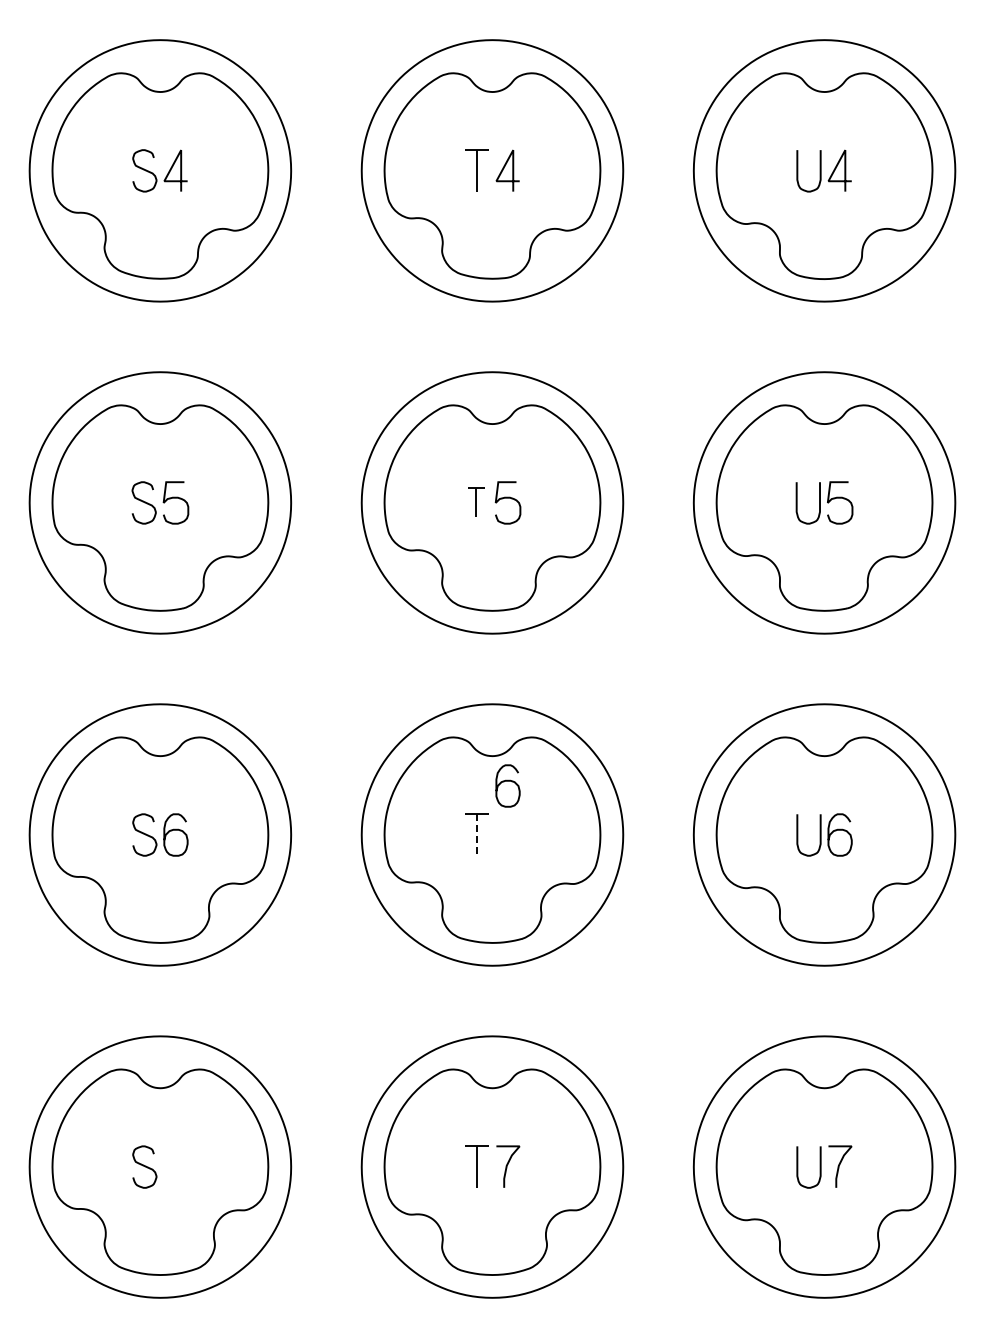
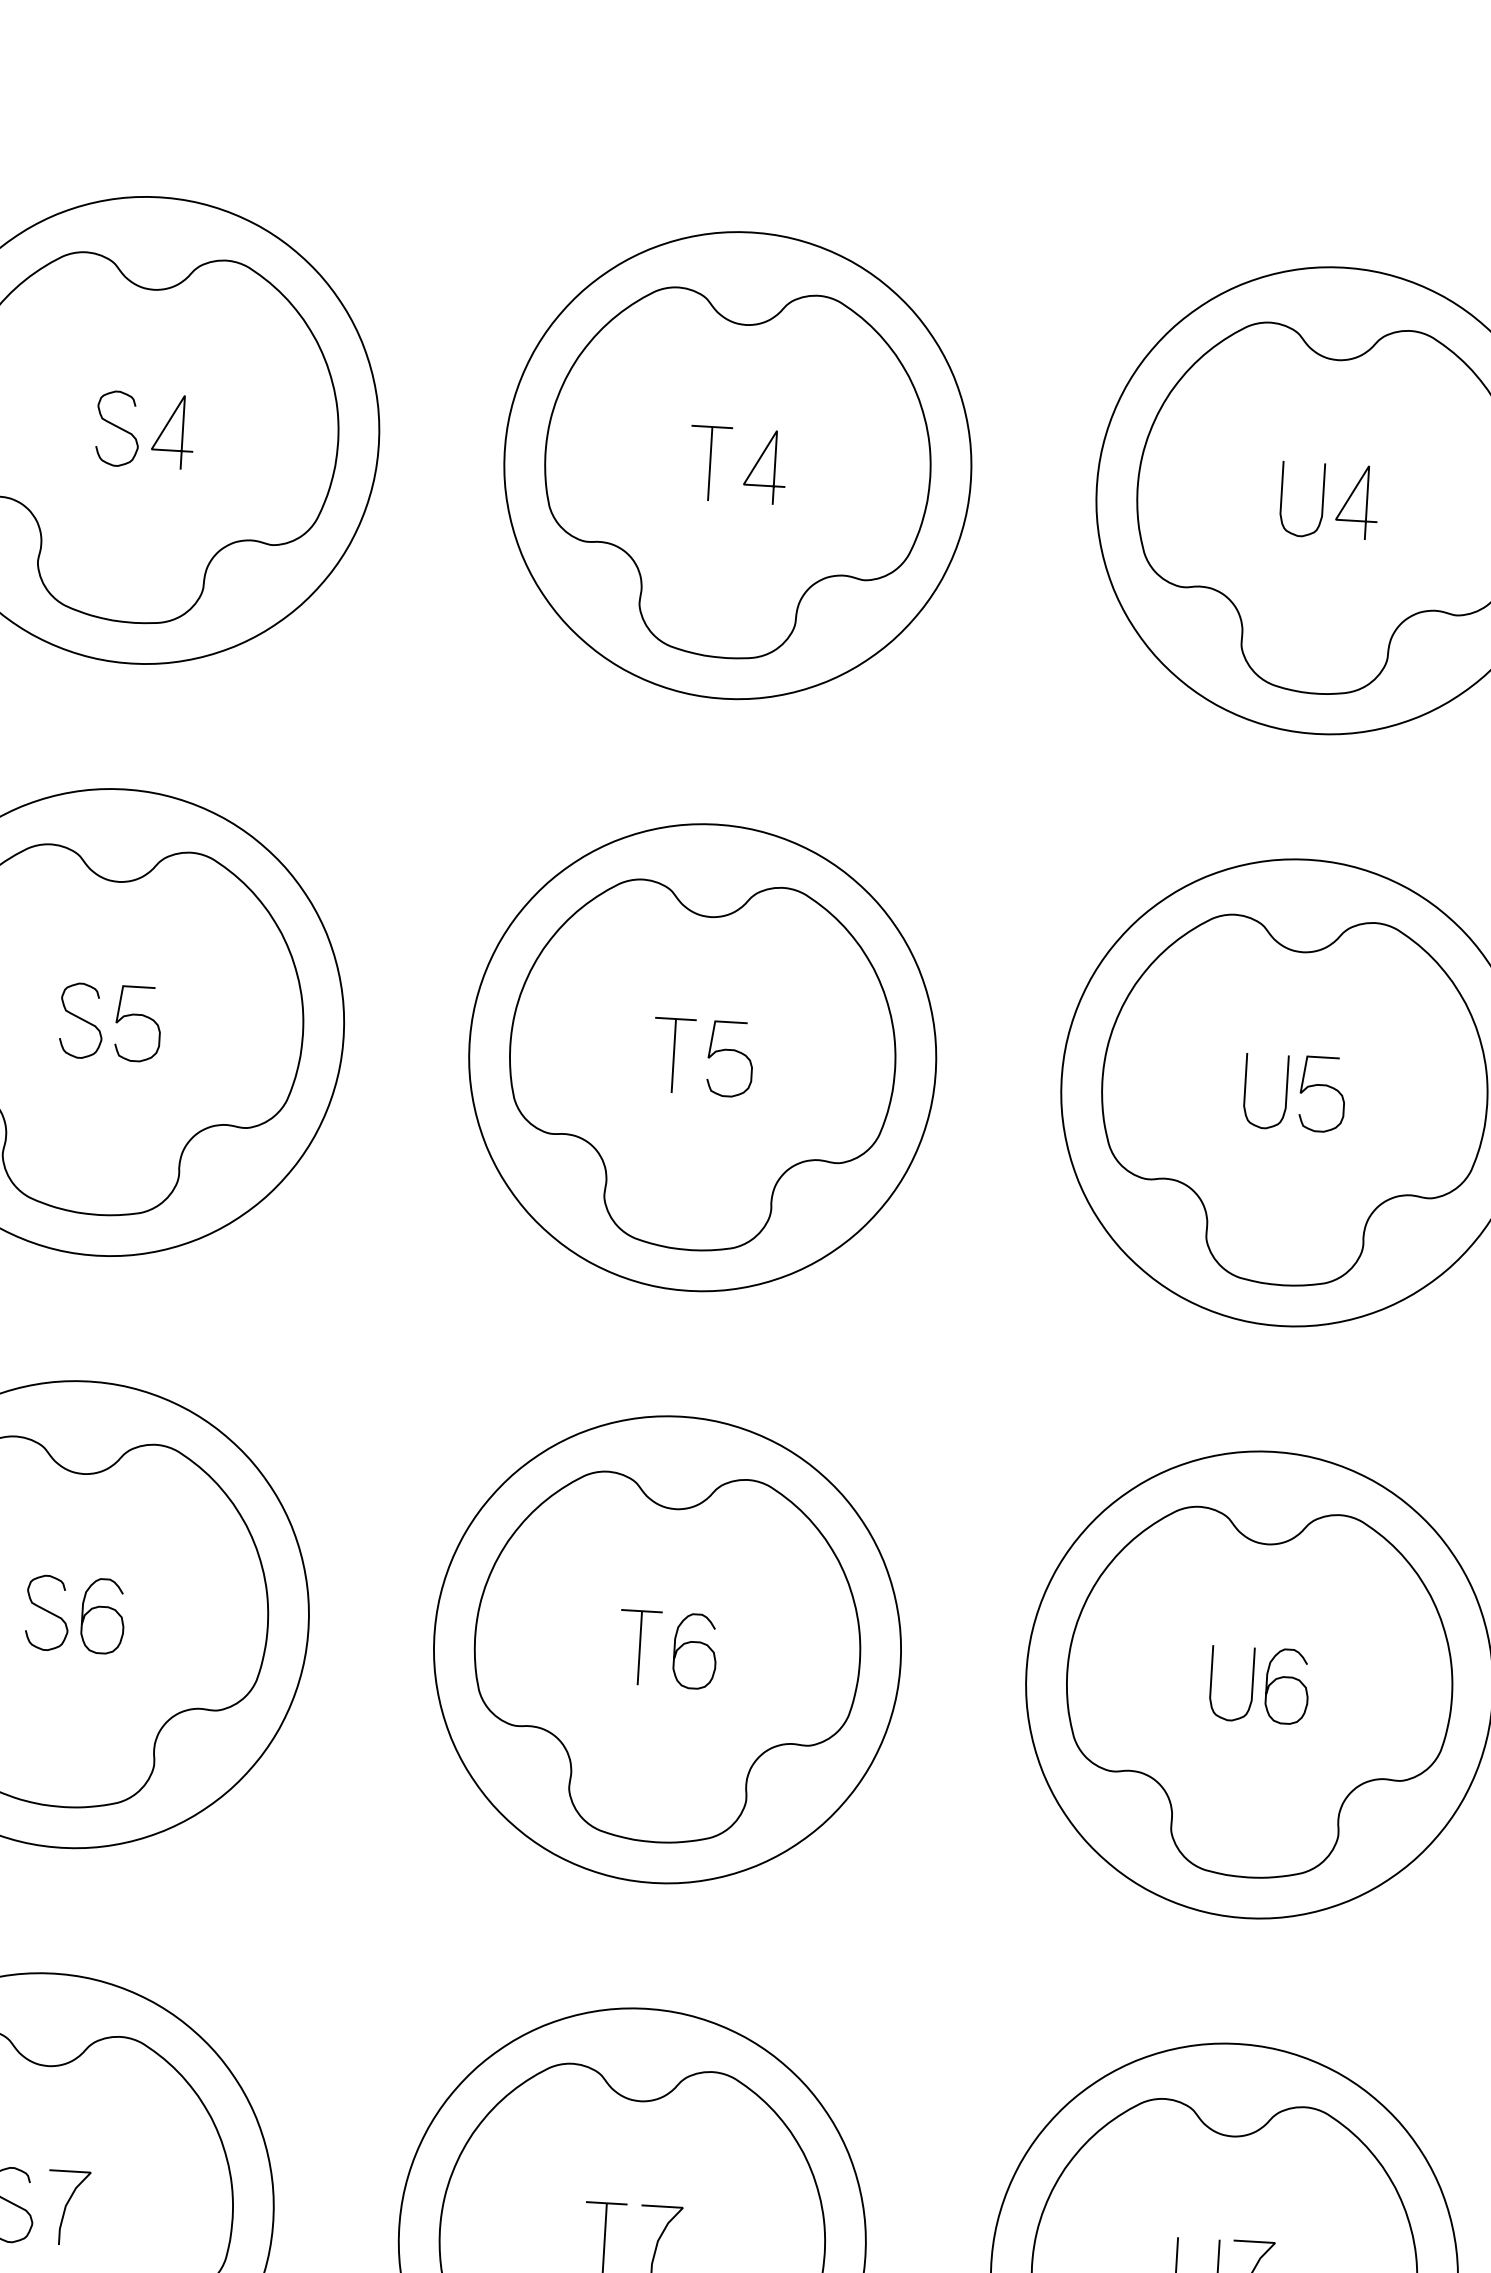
part: (476, 502) -> (674, 1055), size x1.43
curve: (507, 781) -> (694, 1643), moved
line: (476, 835) -> (638, 1648), dashed -> solid
curve: (175, 1166) -> (67, 2207), added

